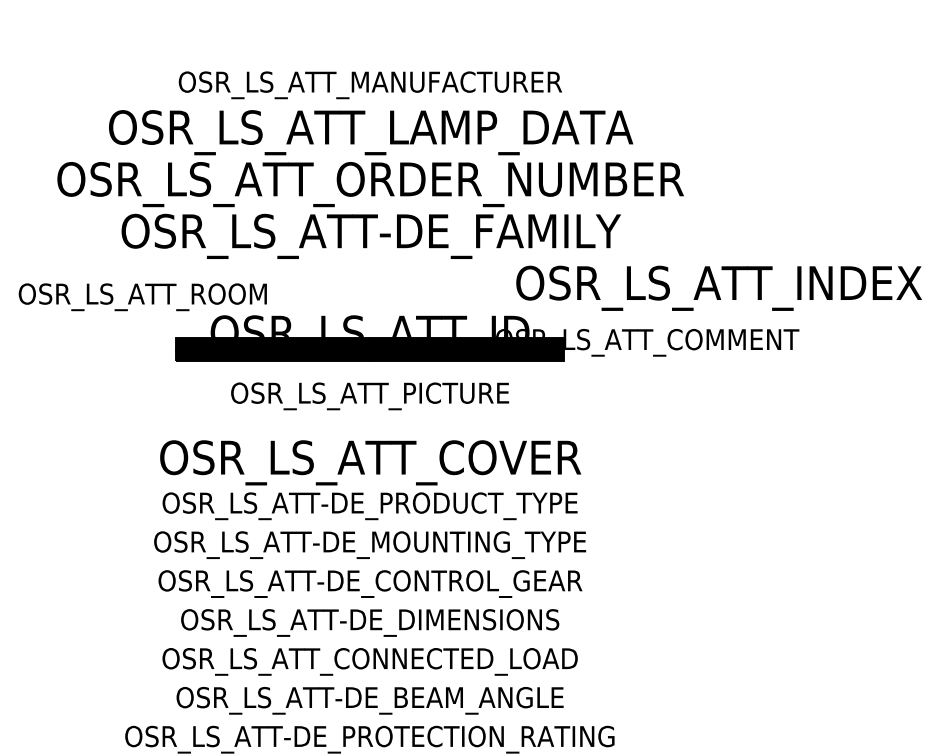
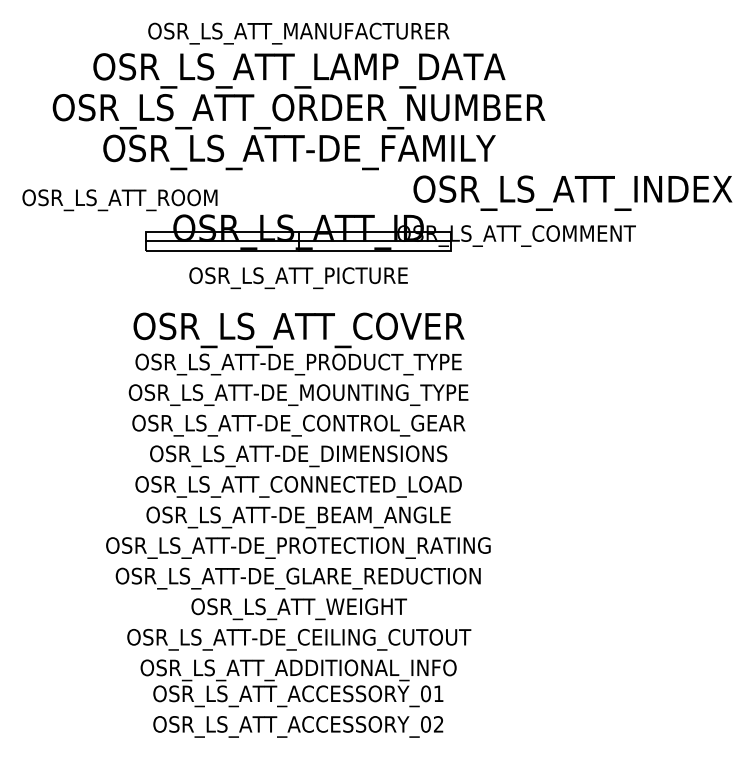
fill: (369, 349) -> (298, 241), removed

